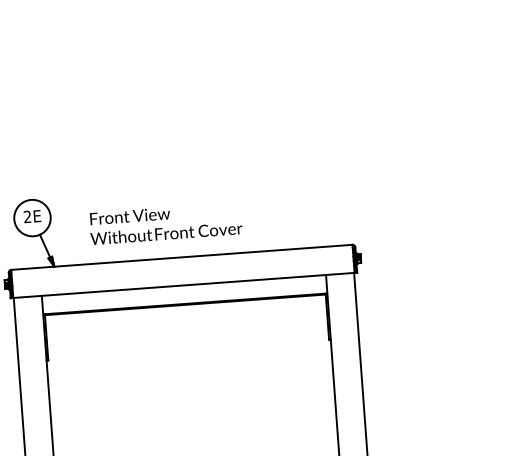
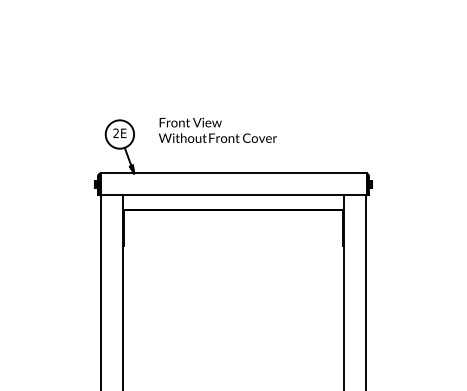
text: (165, 222) -> (217, 129), moved

